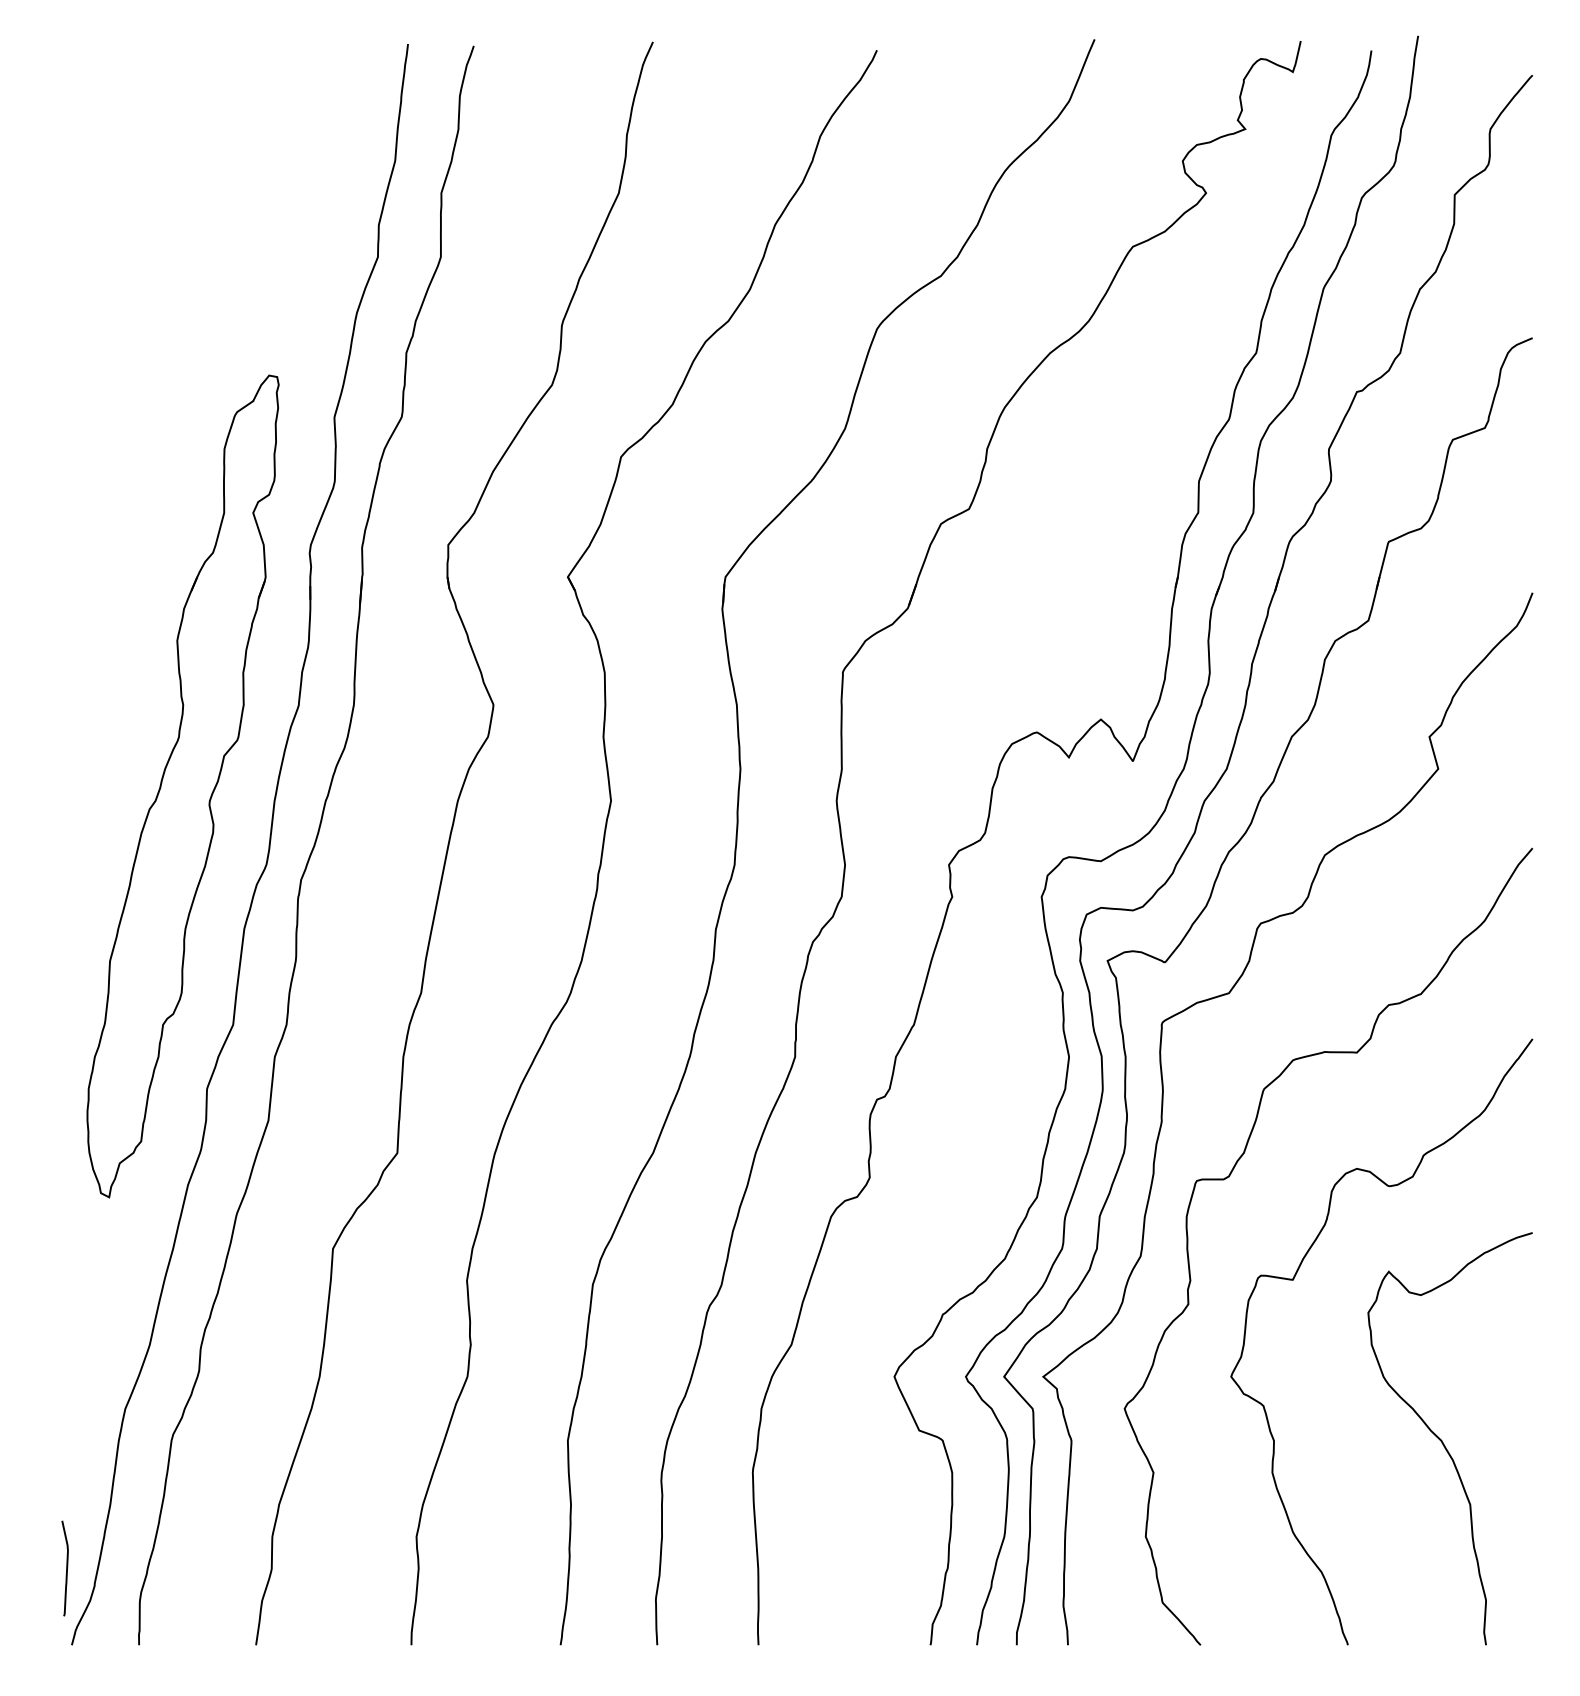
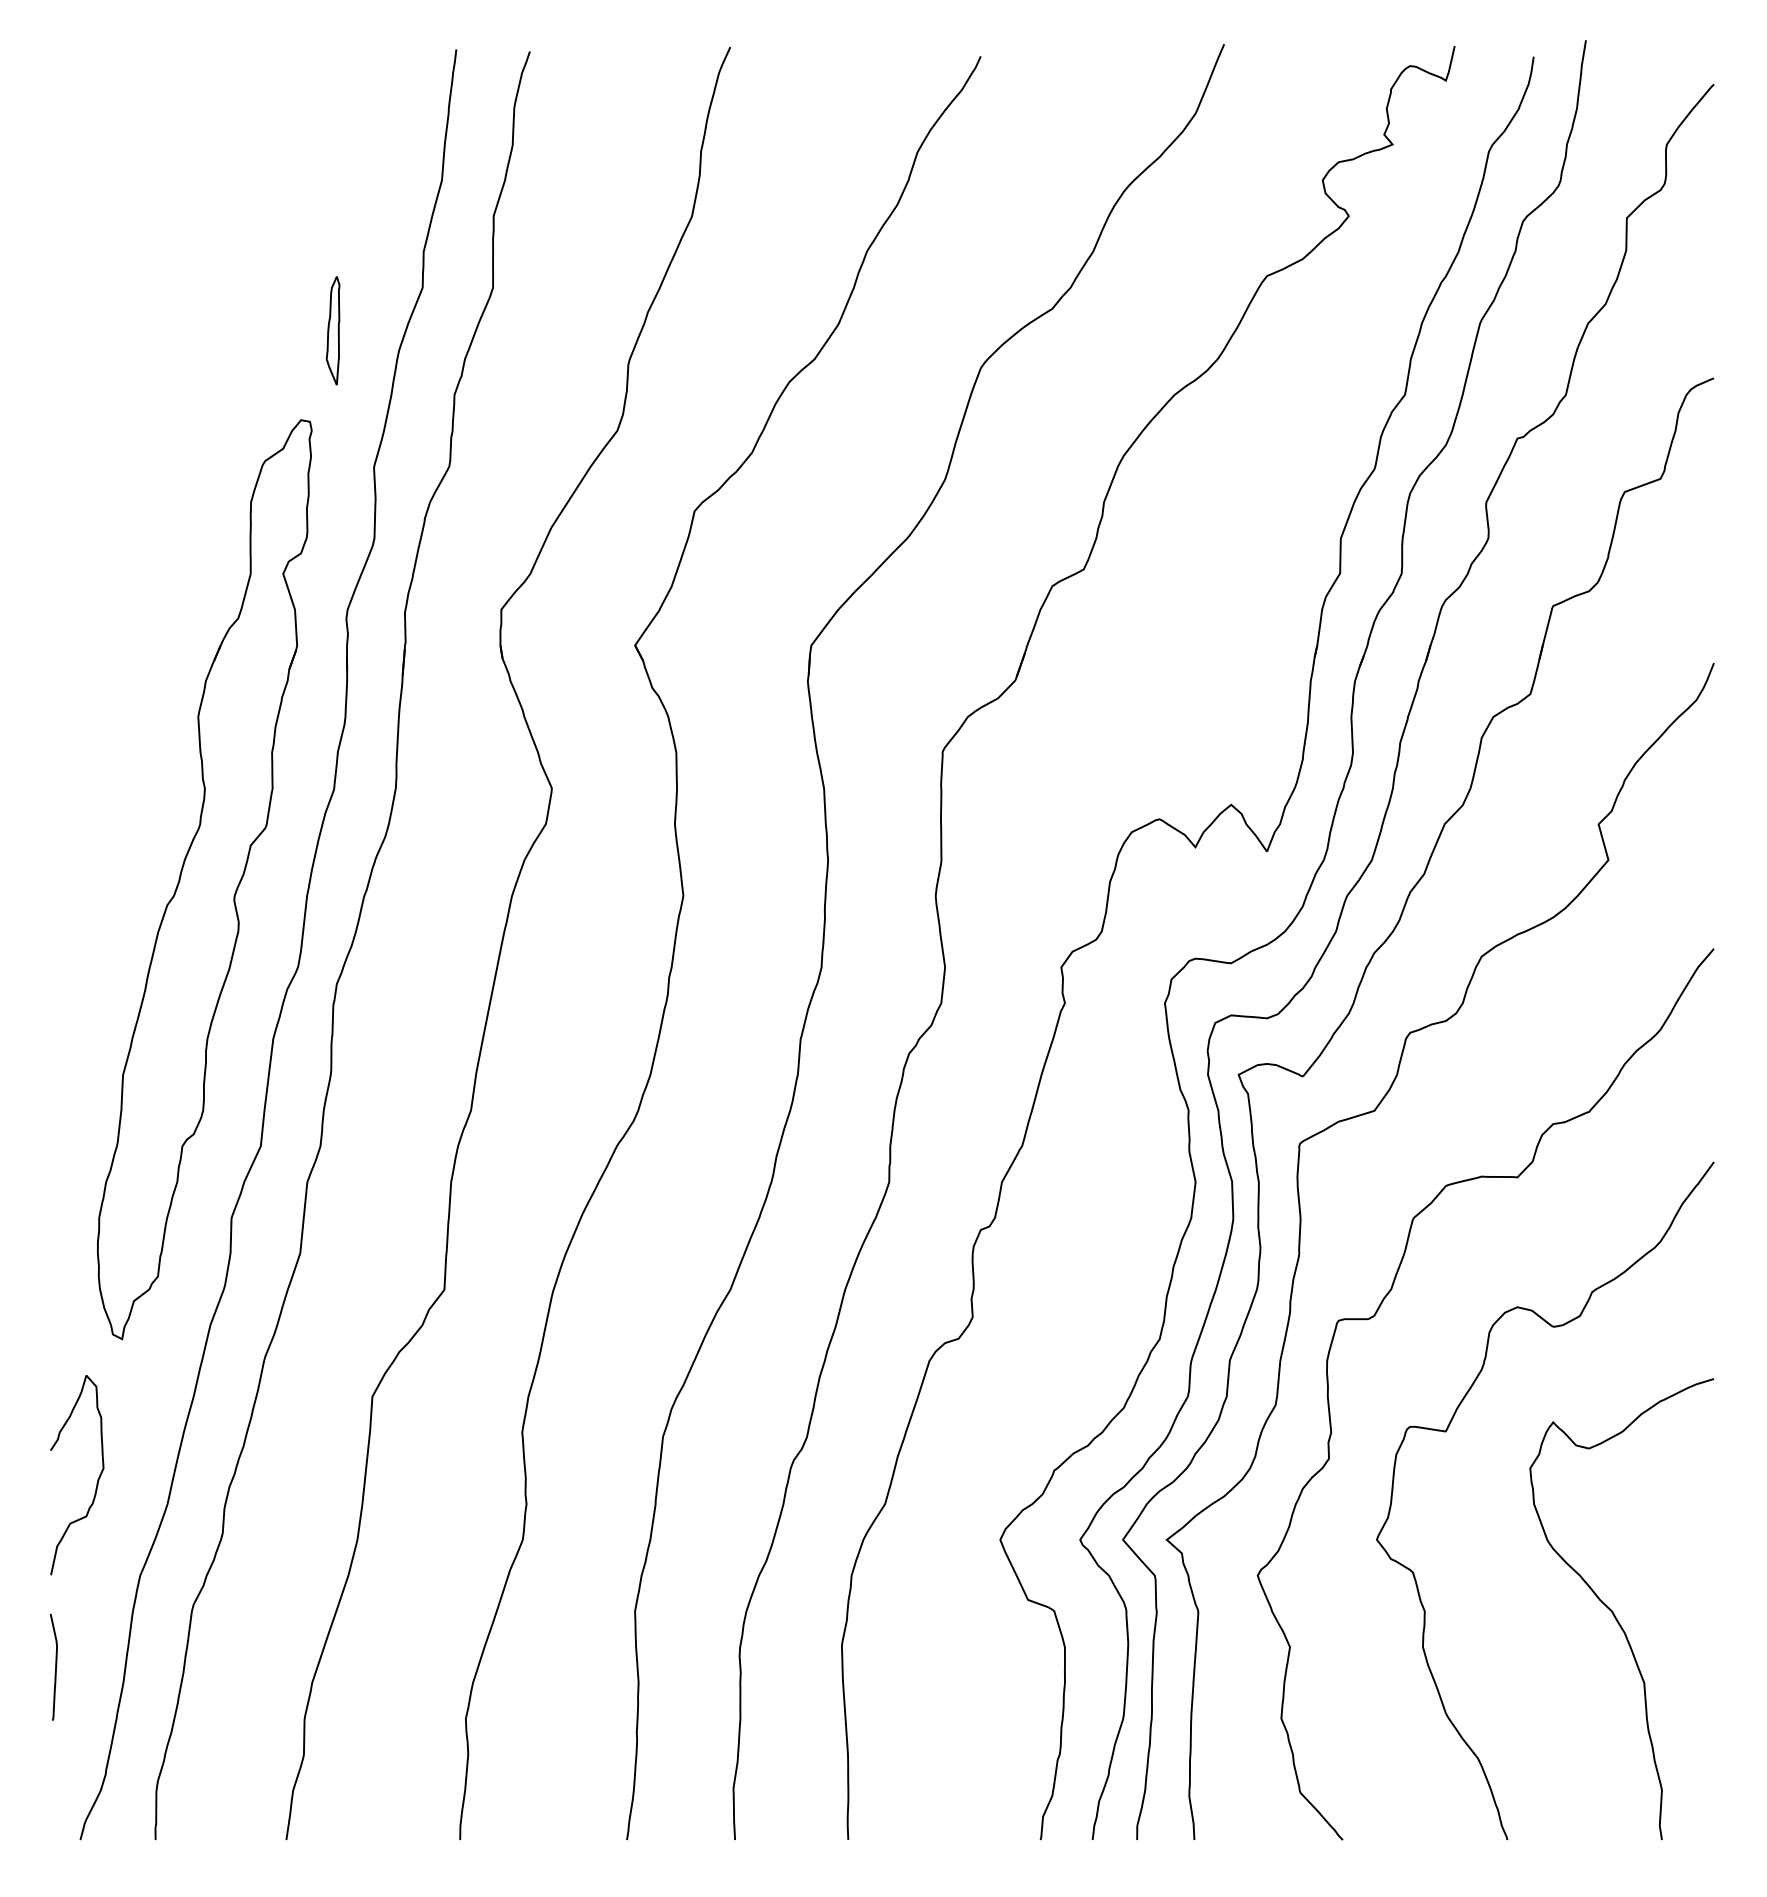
part: (297, 295) -> (332, 330), added
curve: (87, 1322) -> (97, 1479), added
curve: (66, 1567) -> (55, 1666), moved

